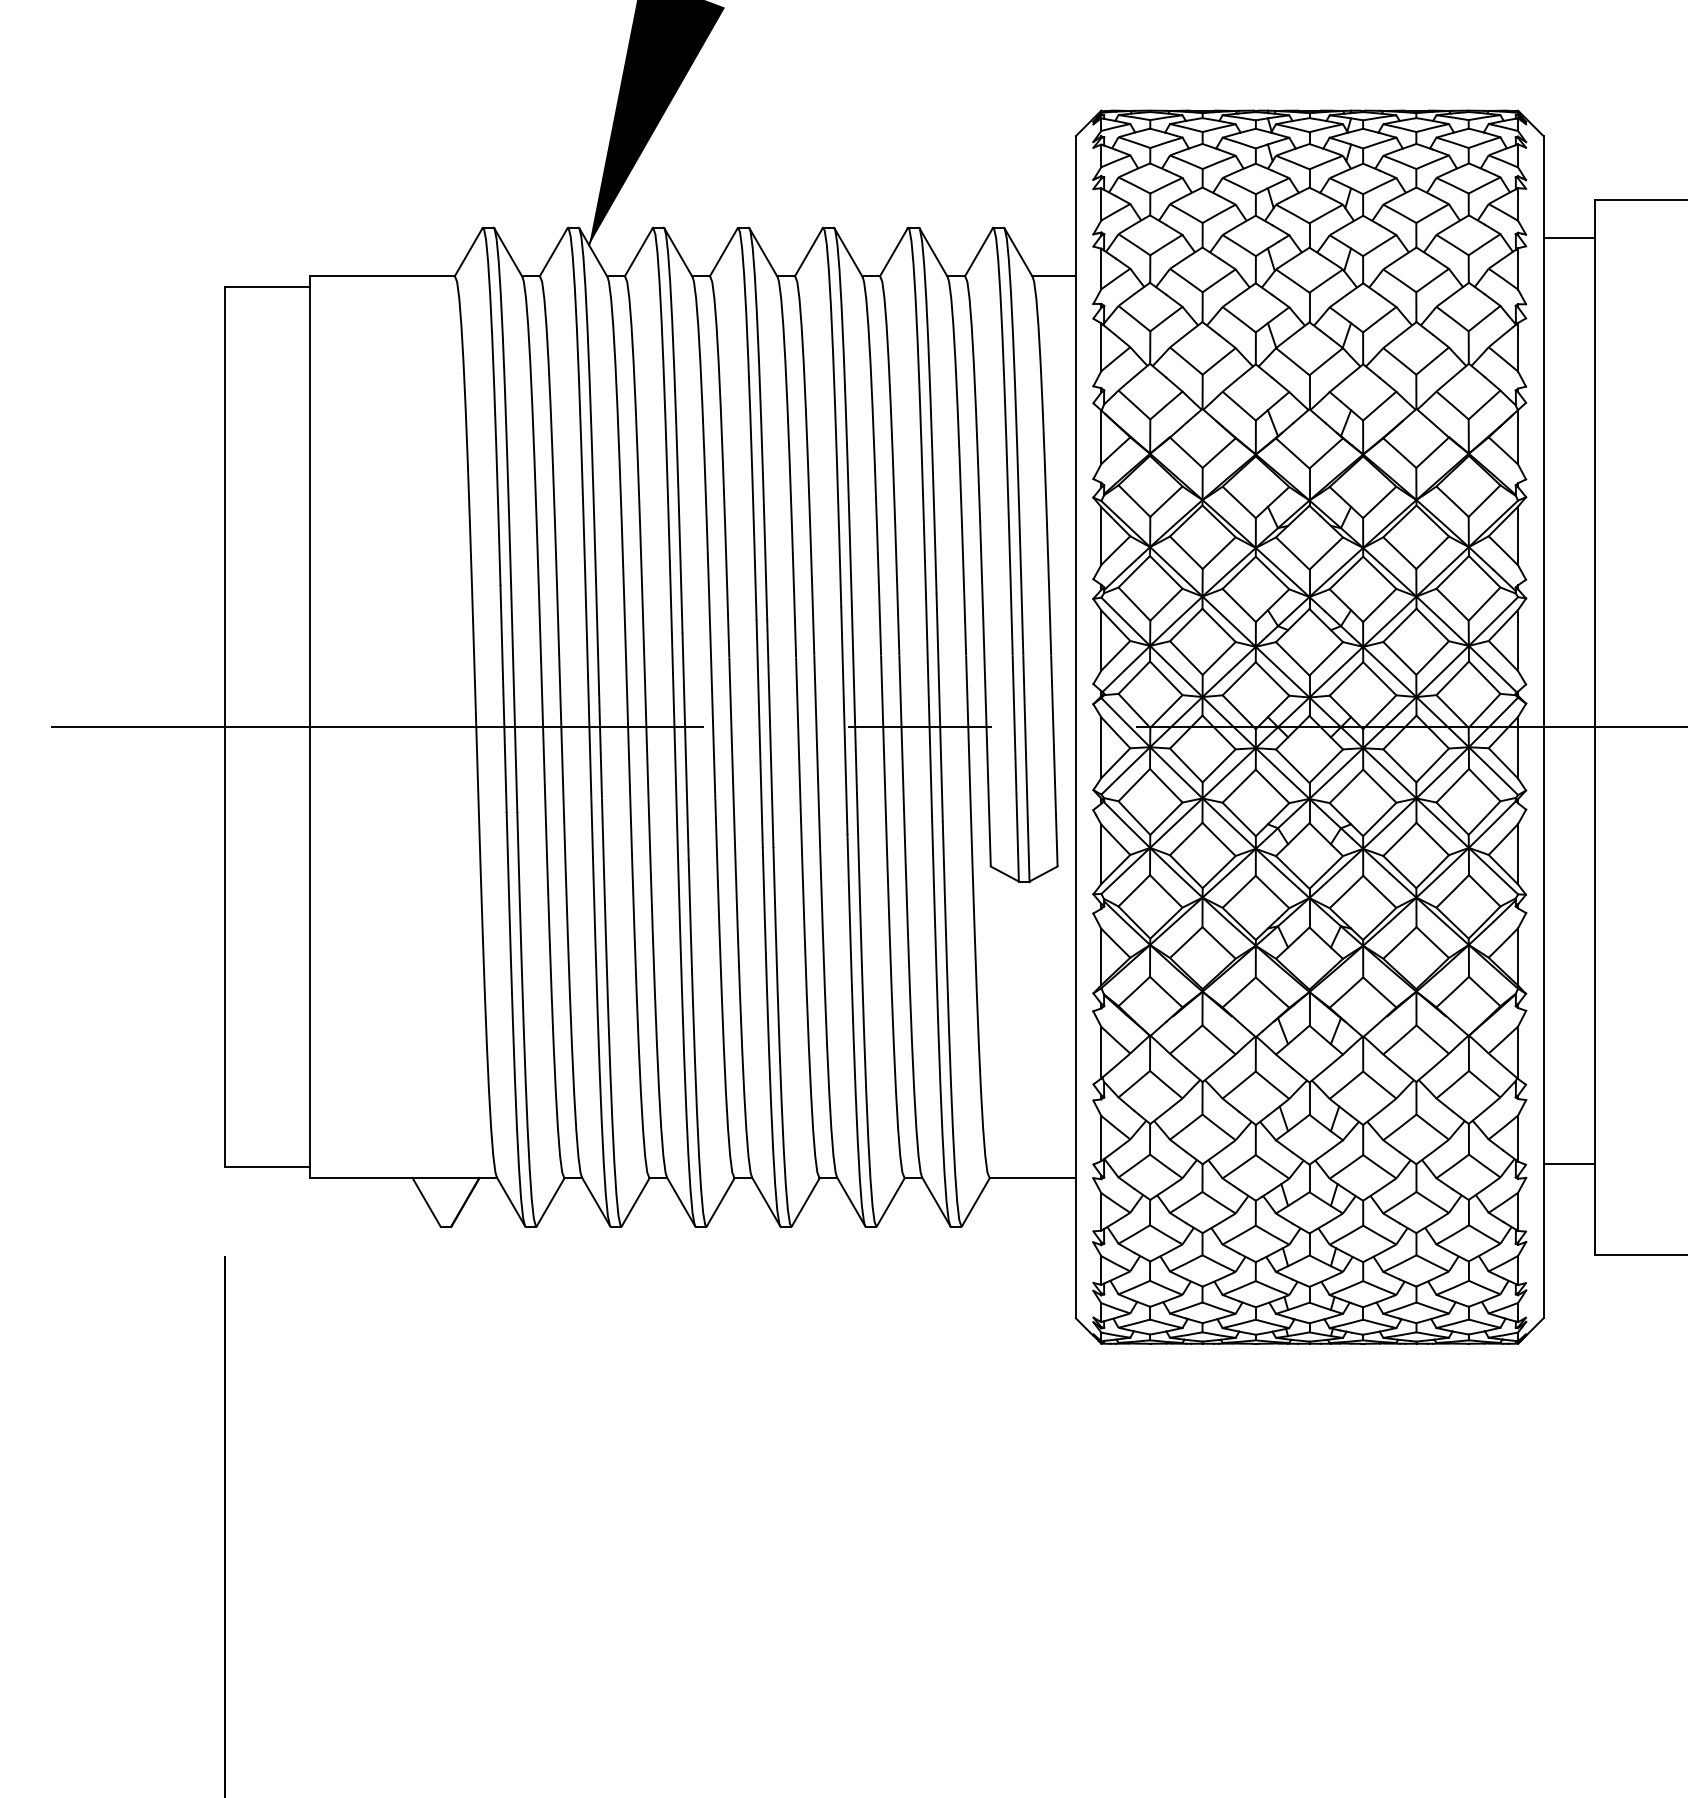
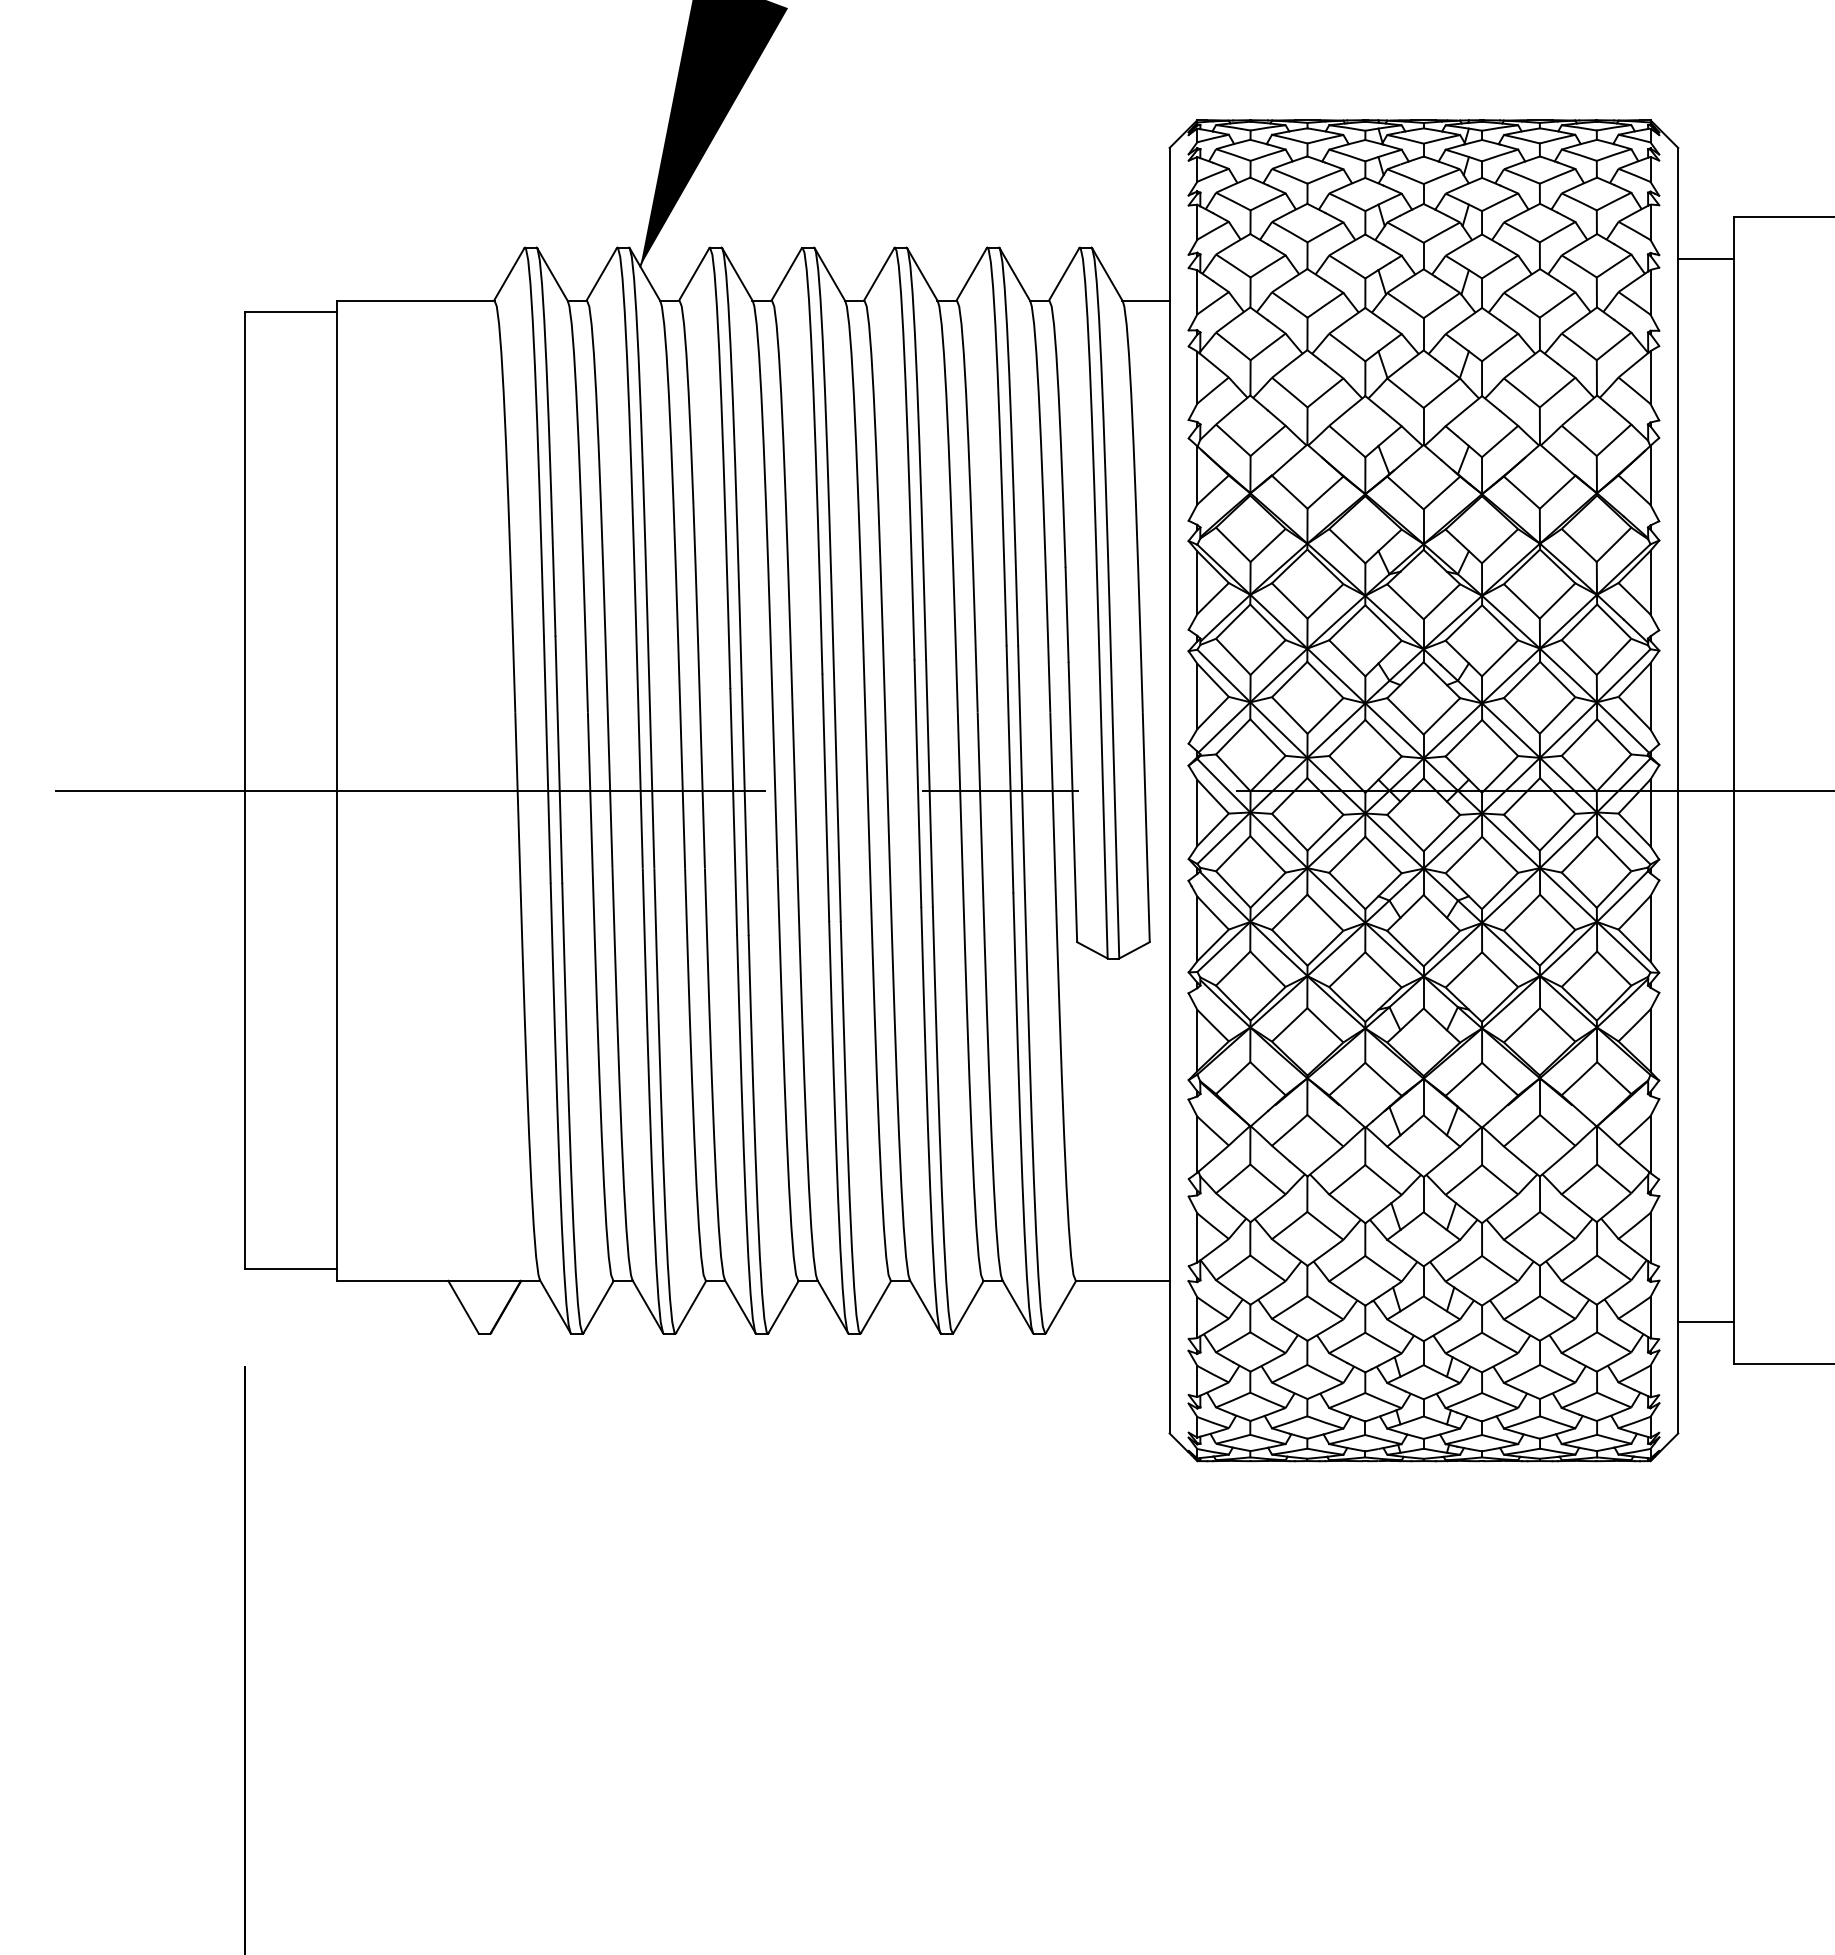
line: (1568, 1163) -> (1705, 1322), moved

